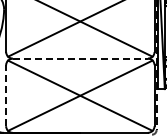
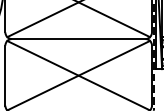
line: (80, 58) -> (78, 38), dashed -> solid
line: (6, 95) -> (5, 75), dashed -> solid

